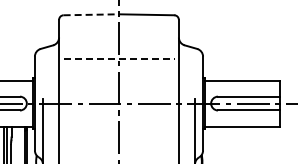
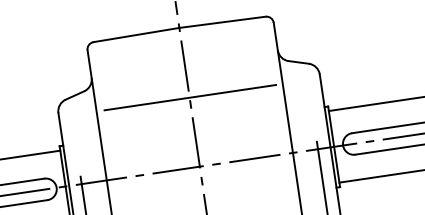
line: (91, 14) -> (136, 34), dashed -> solid
line: (119, 59) -> (190, 98), dashed -> solid

